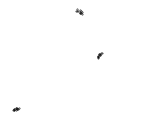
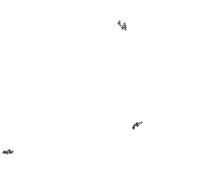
part: (100, 55) -> (137, 125), moved

